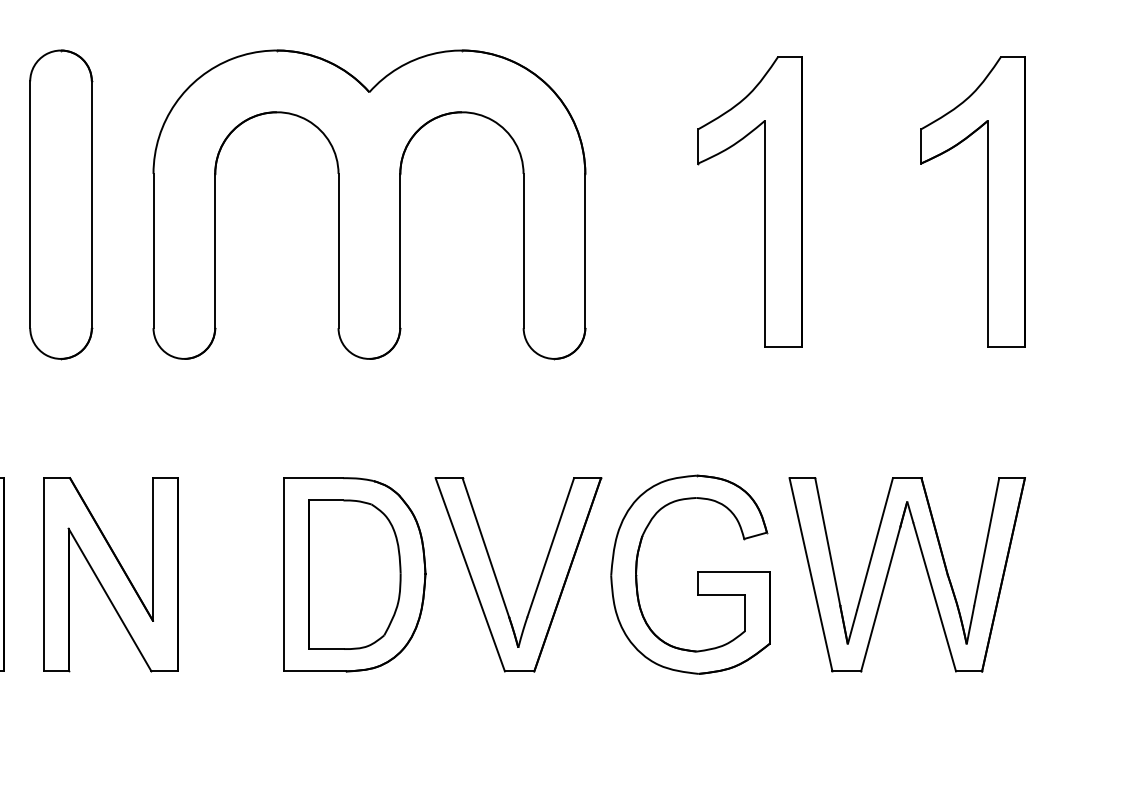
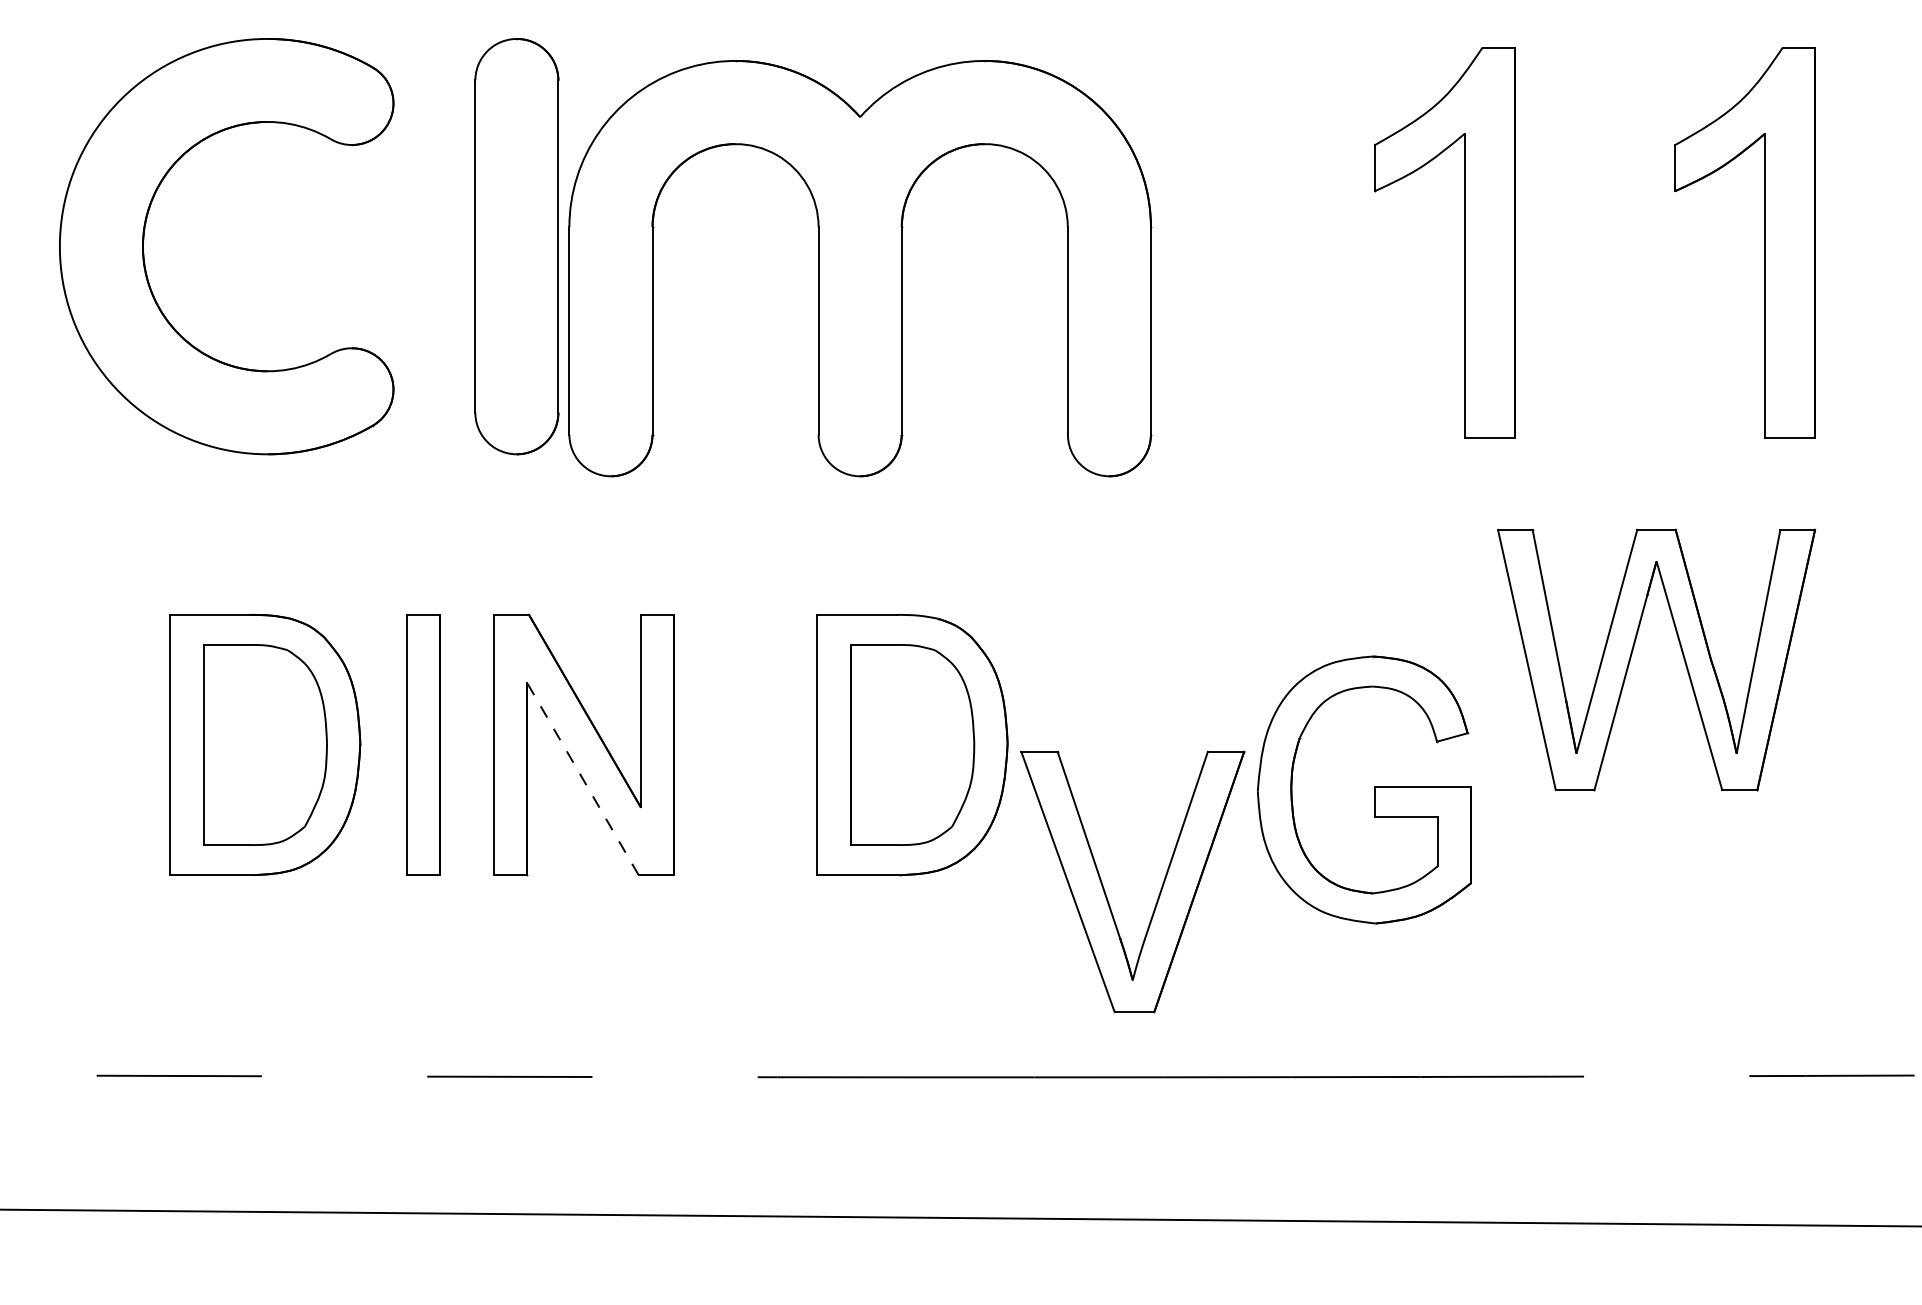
part: (369, 204) -> (860, 268), moved
part: (889, 570) -> (1632, 654), moved
part: (697, 574) -> (1374, 789), moved
part: (498, 581) -> (1105, 891), moved
line: (109, 599) -> (582, 778), solid -> dashed

